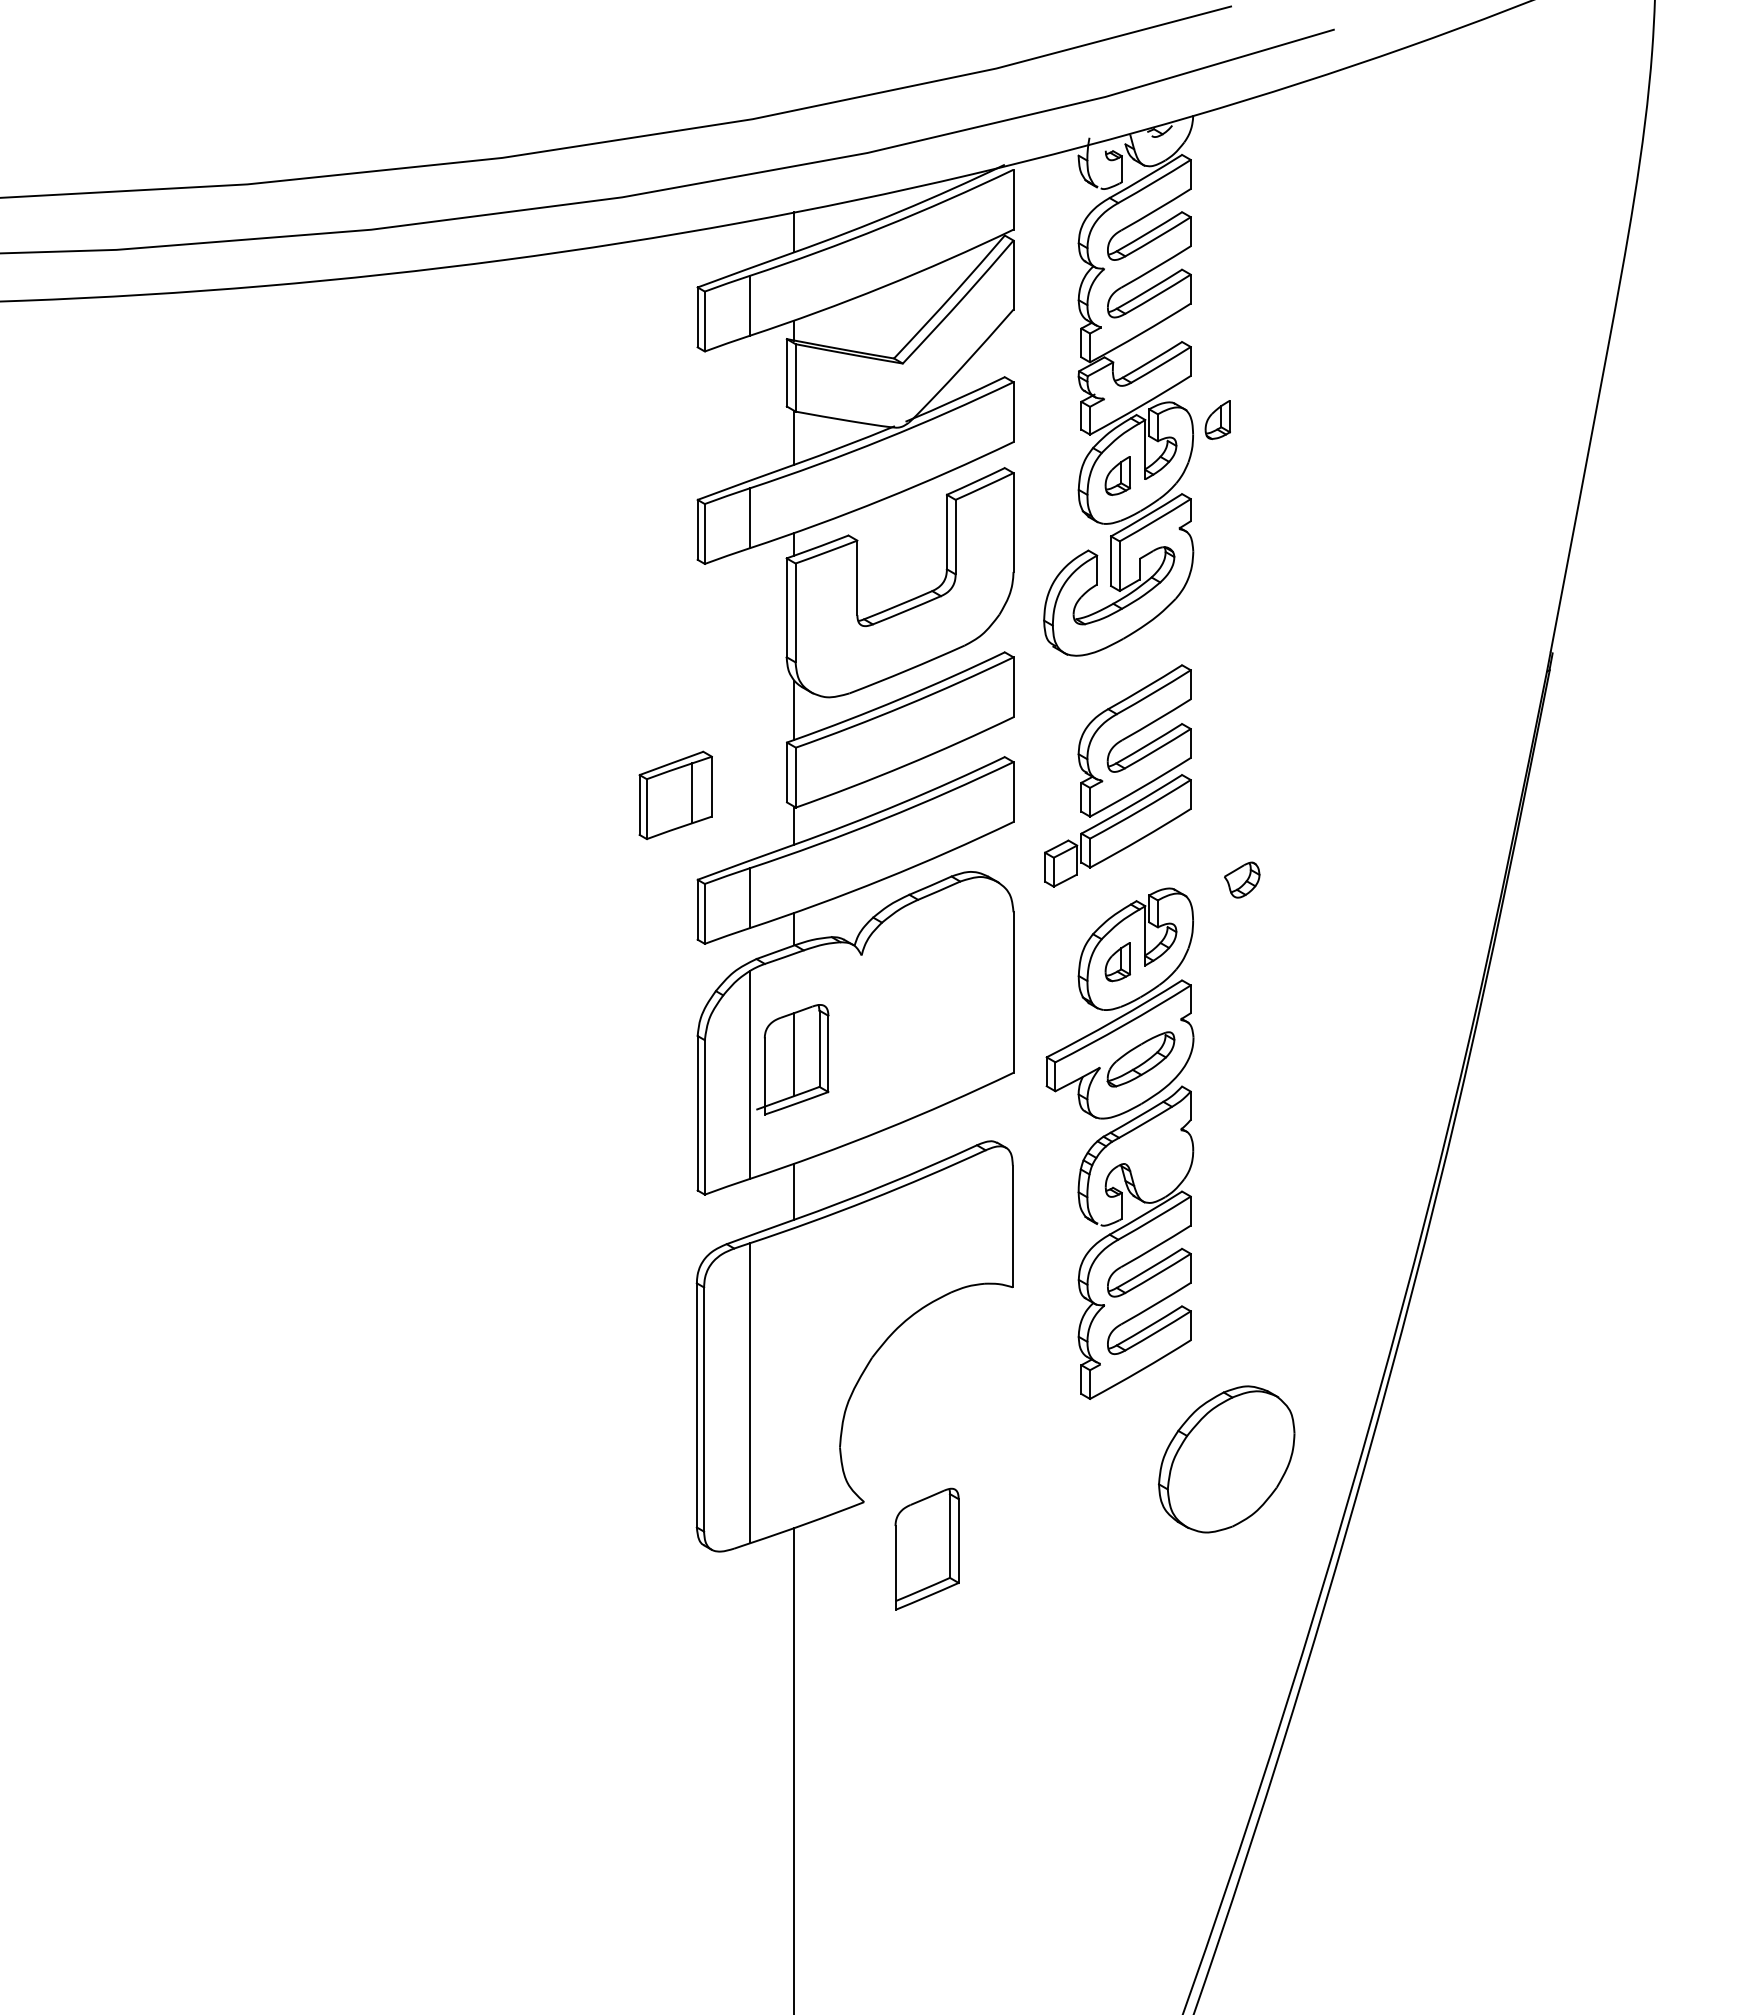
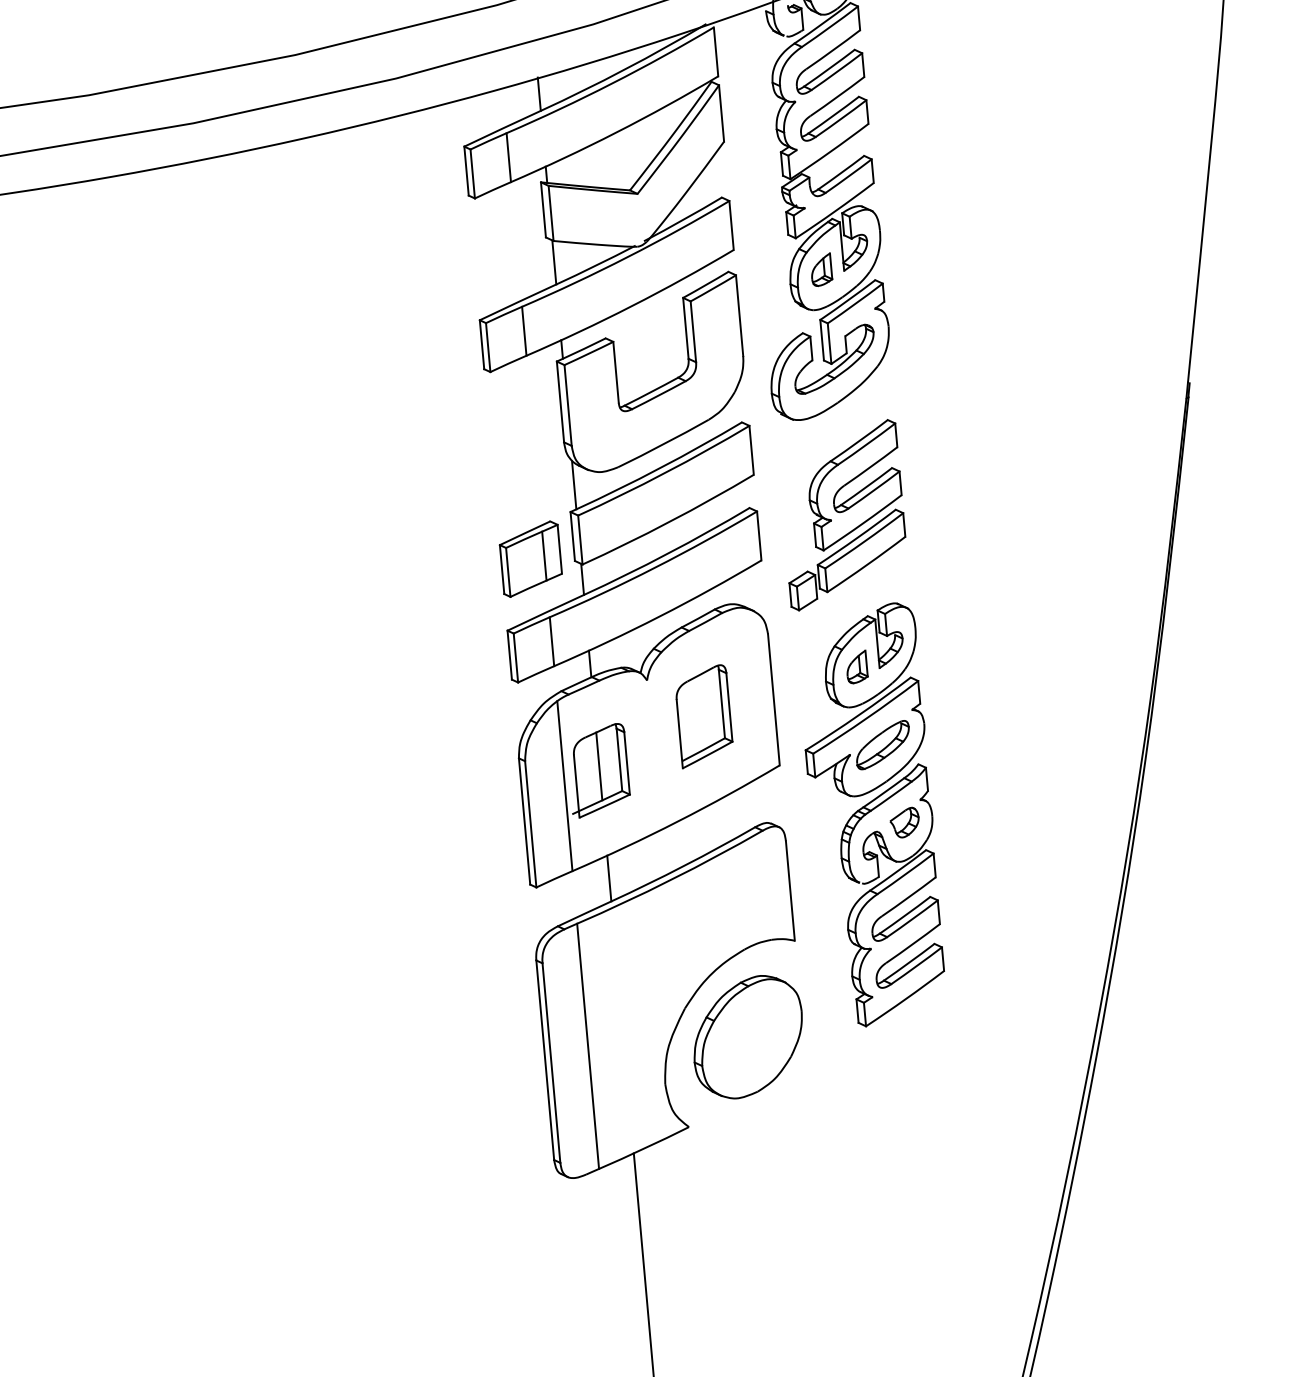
part: (1217, 419) -> (898, 216), removed
part: (675, 795) -> (530, 559), moved
part: (1242, 879) -> (905, 822), moved
part: (1226, 1459) -> (747, 1037), moved
part: (926, 1548) -> (703, 715), moved

